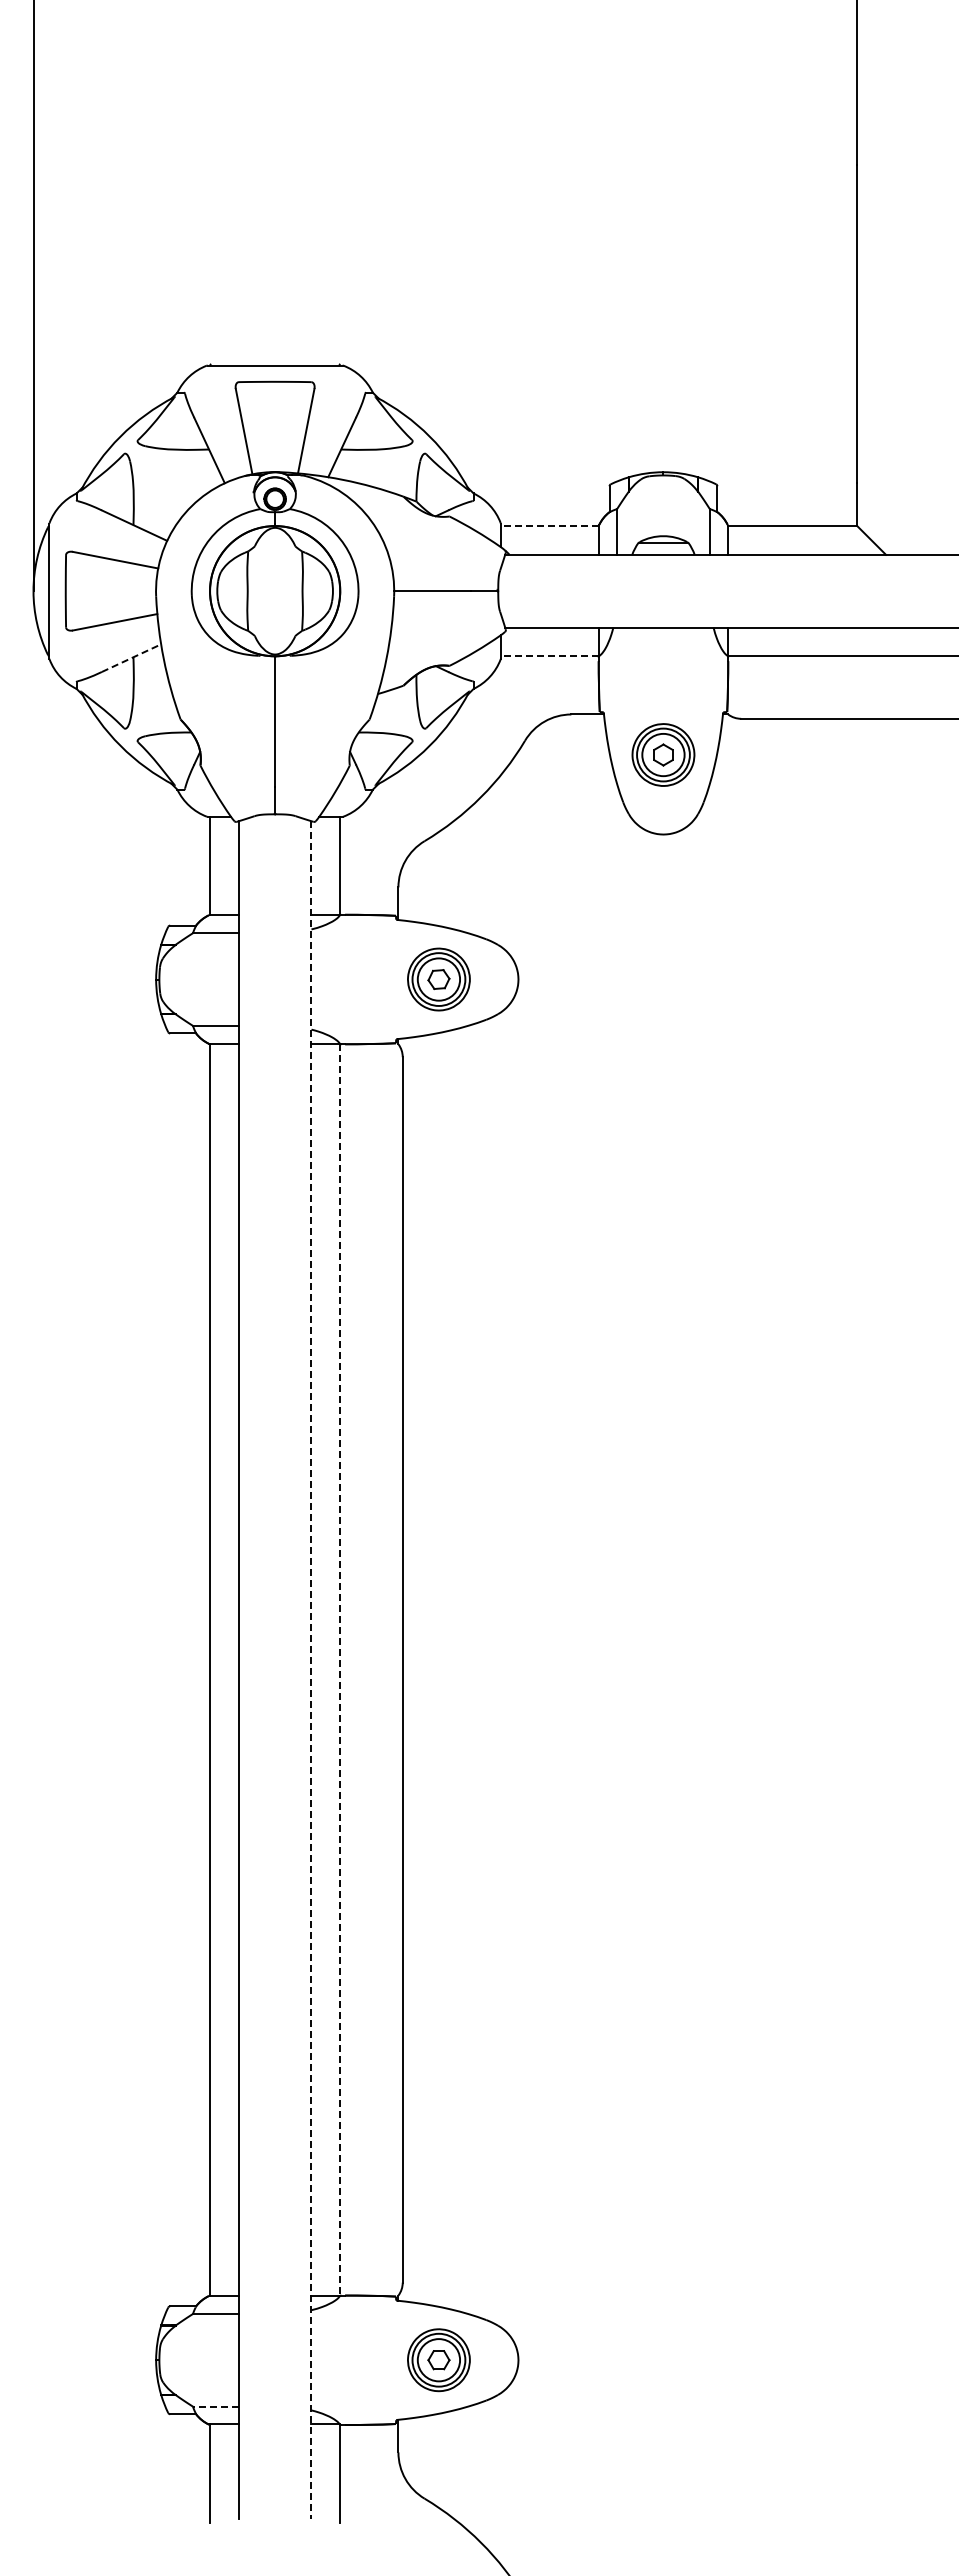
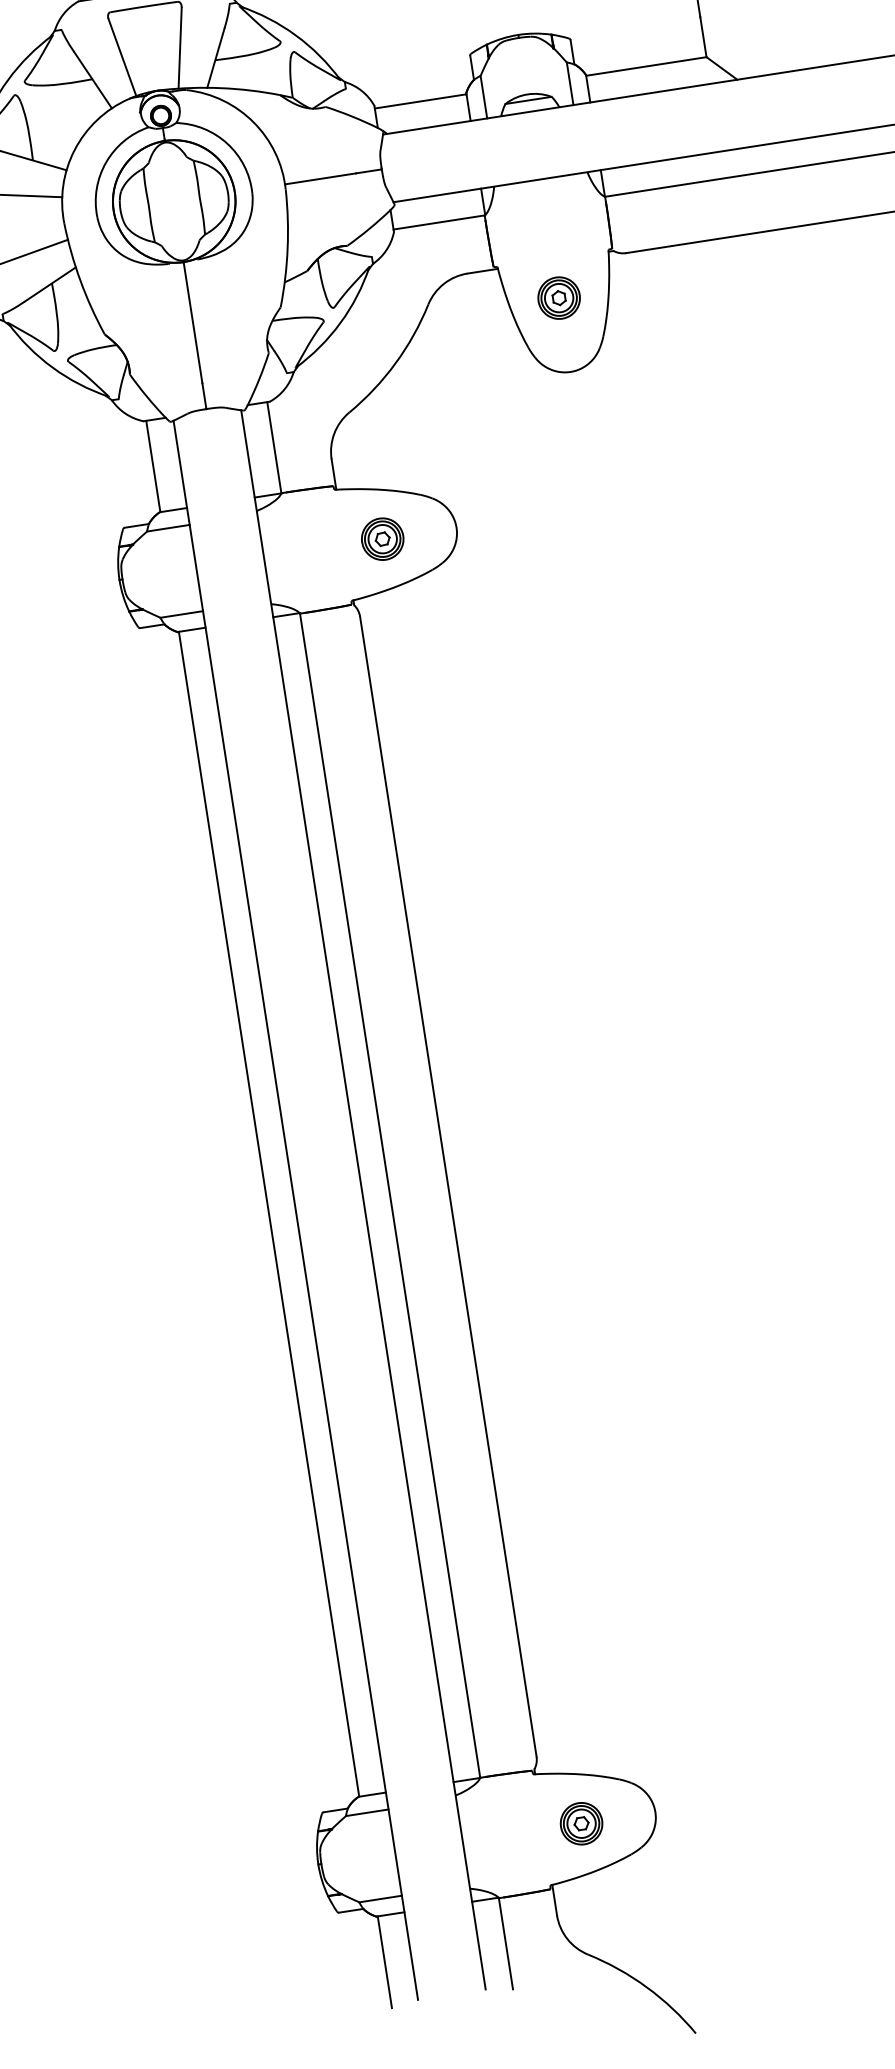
line: (549, 526) -> (420, 101), dashed -> solid
line: (549, 656) -> (438, 222), dashed -> solid
line: (131, 658) -> (50, 284), dashed -> solid
part: (663, 755) -> (559, 298), size x0.71
part: (439, 979) -> (383, 539), size x0.71
line: (311, 1669) -> (363, 1199), dashed -> solid
line: (340, 1669) -> (390, 1195), dashed -> solid
part: (439, 2360) -> (581, 1823), size x0.71
line: (215, 2406) -> (380, 1898), dashed -> solid

